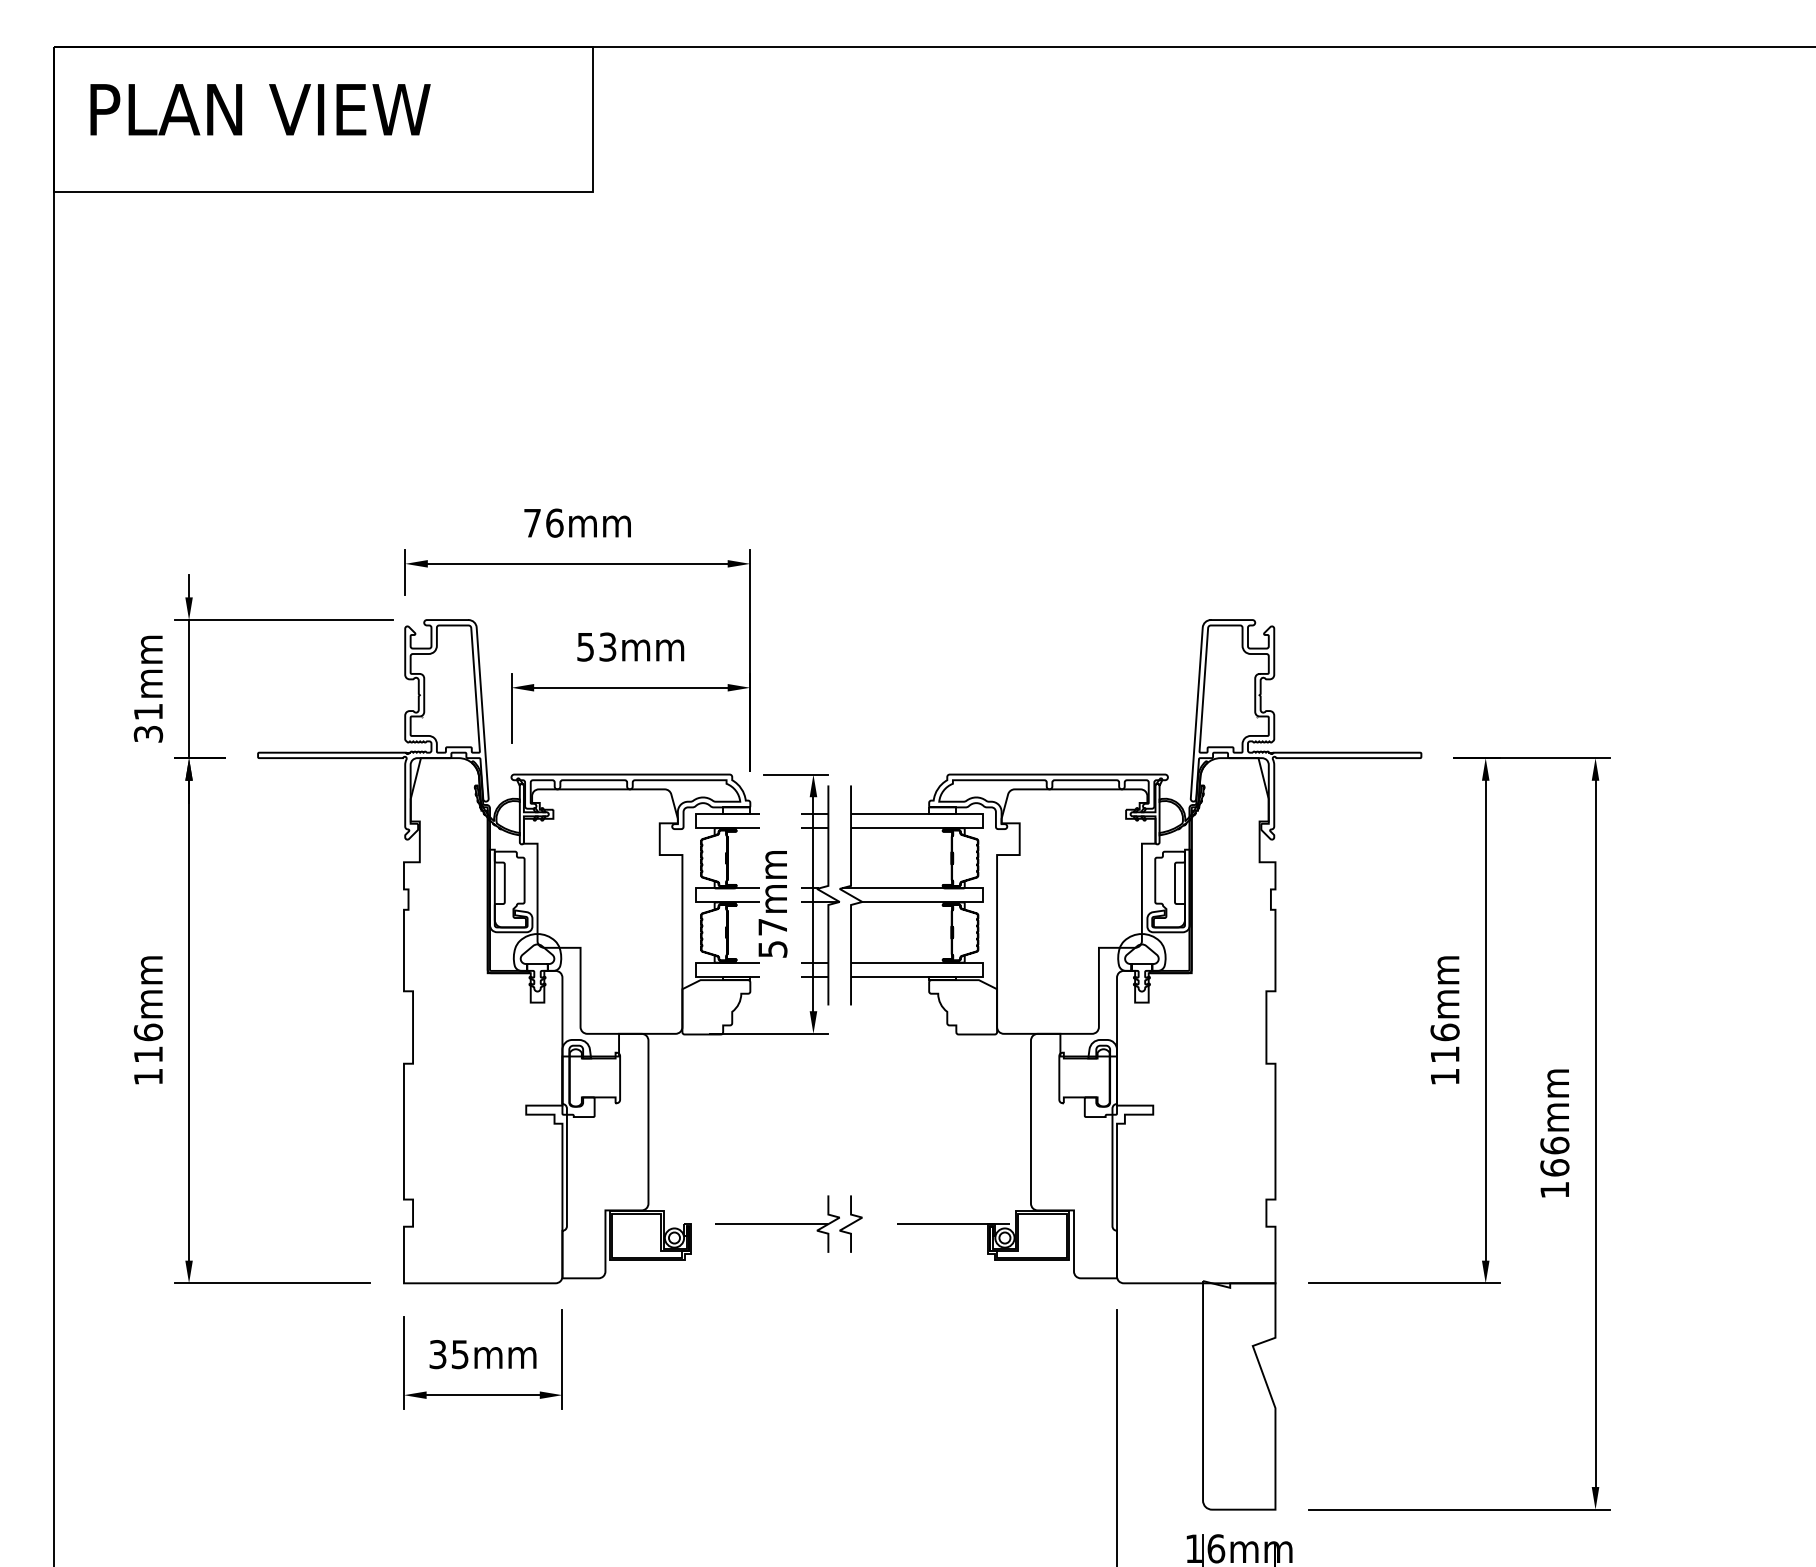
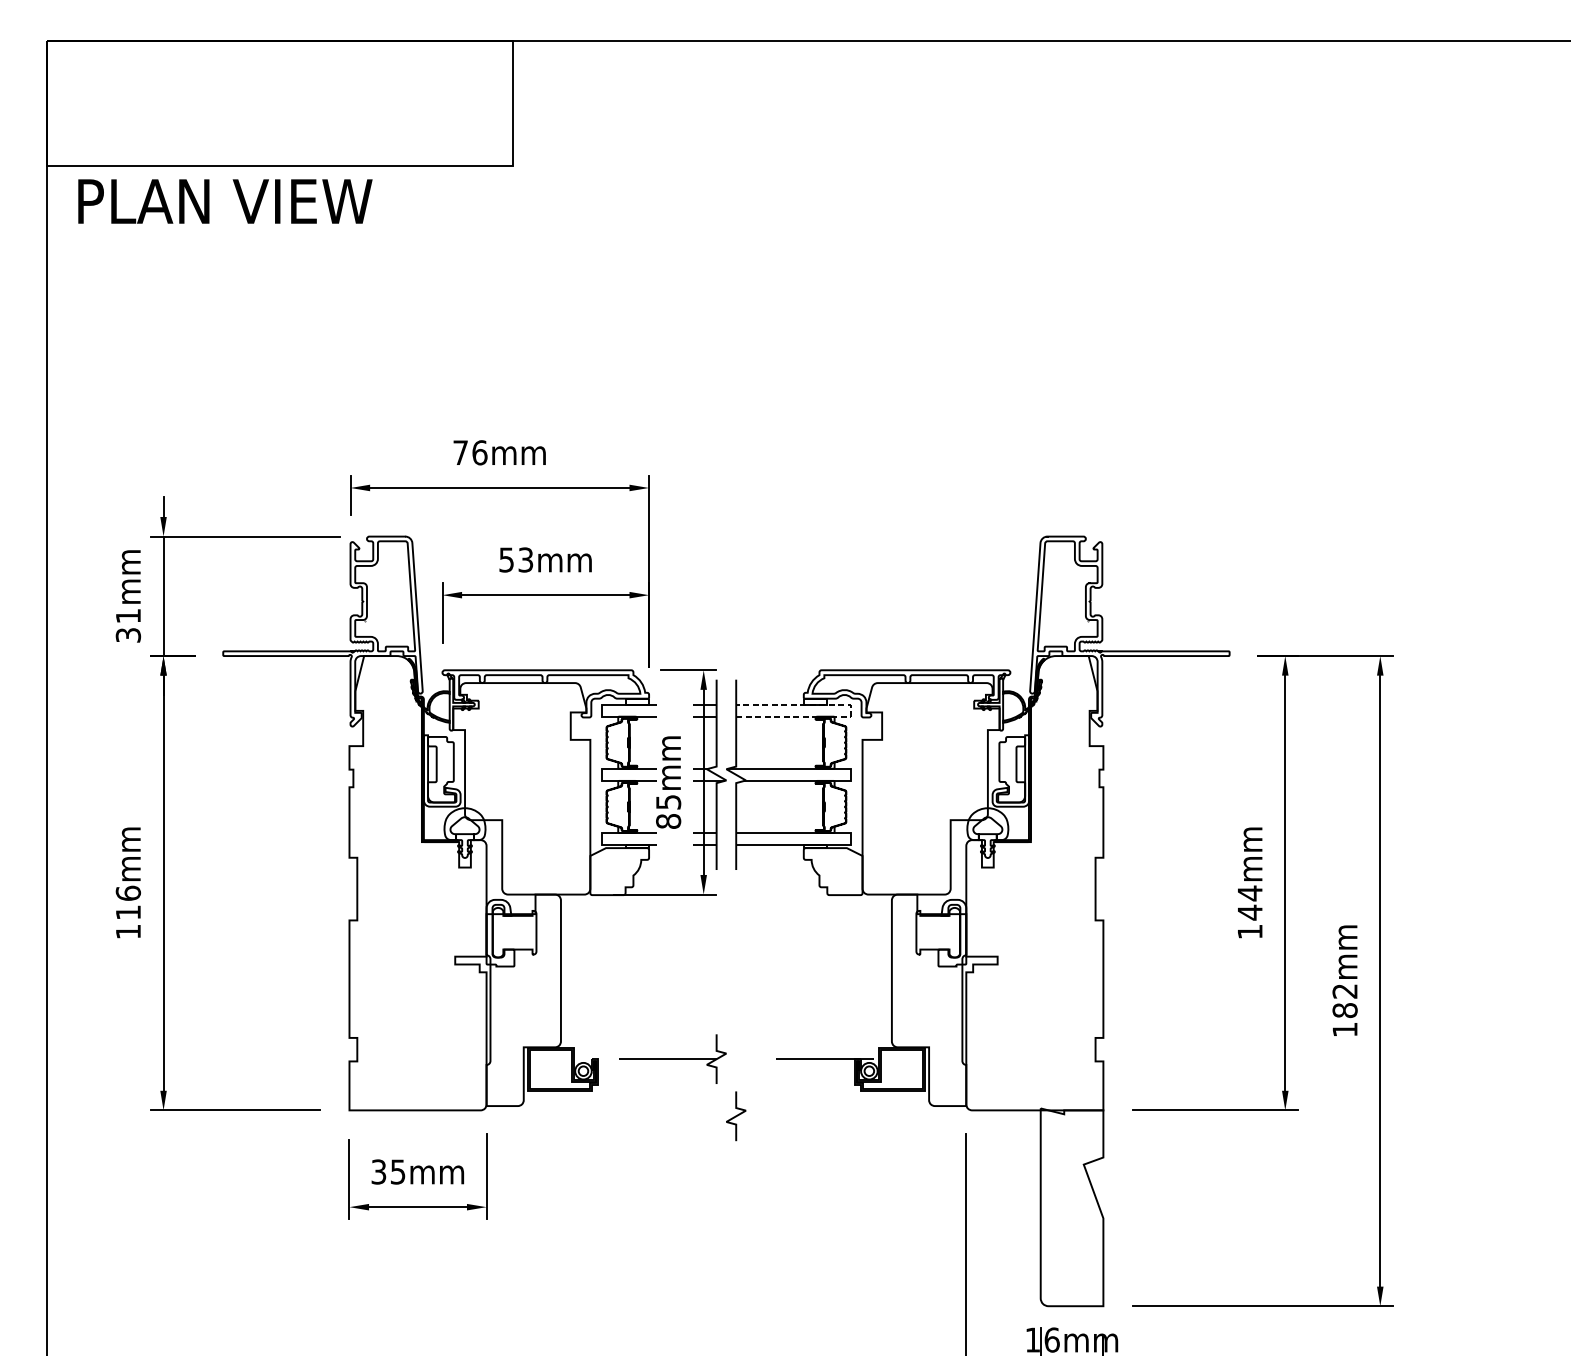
text: (260, 109) -> (225, 201), moved
line: (983, 820) -> (850, 710), solid -> dashed
text: (772, 938) -> (668, 812), 57mm -> 85mm
text: (1444, 1043) -> (1249, 902), 116mm -> 144mm
text: (1554, 1156) -> (1344, 1000), 166mm -> 182mm
curve: (850, 1223) -> (735, 1115), moved

